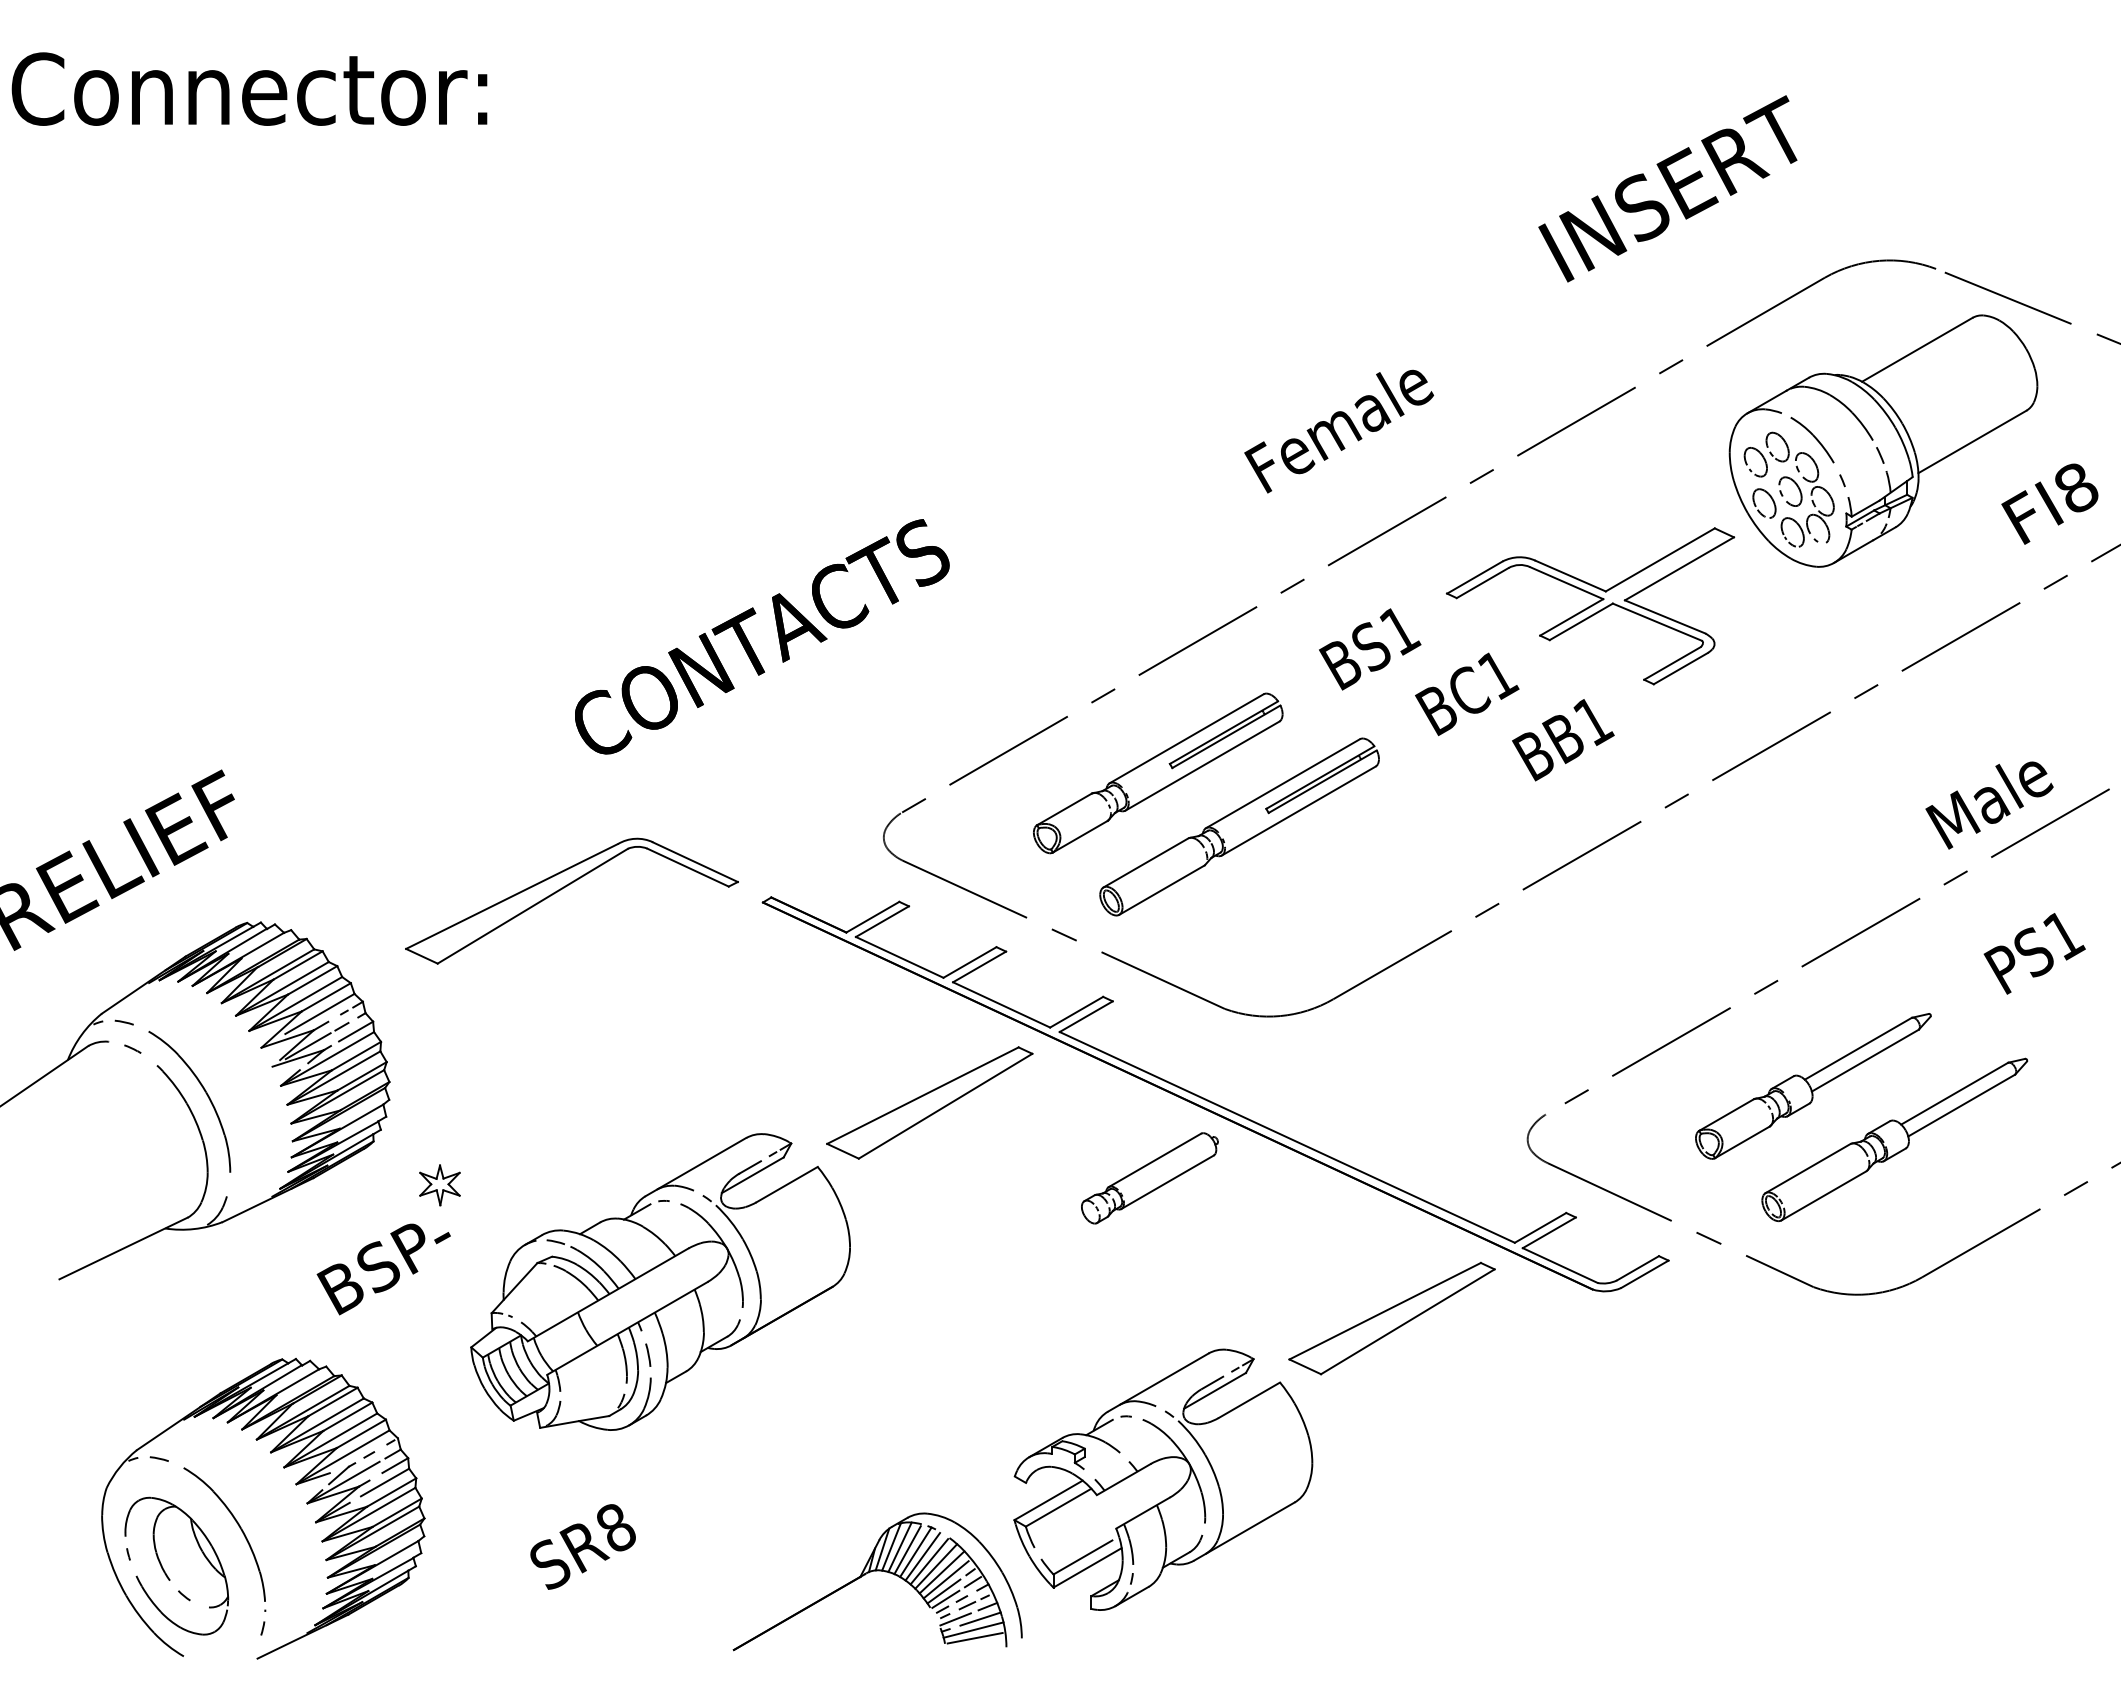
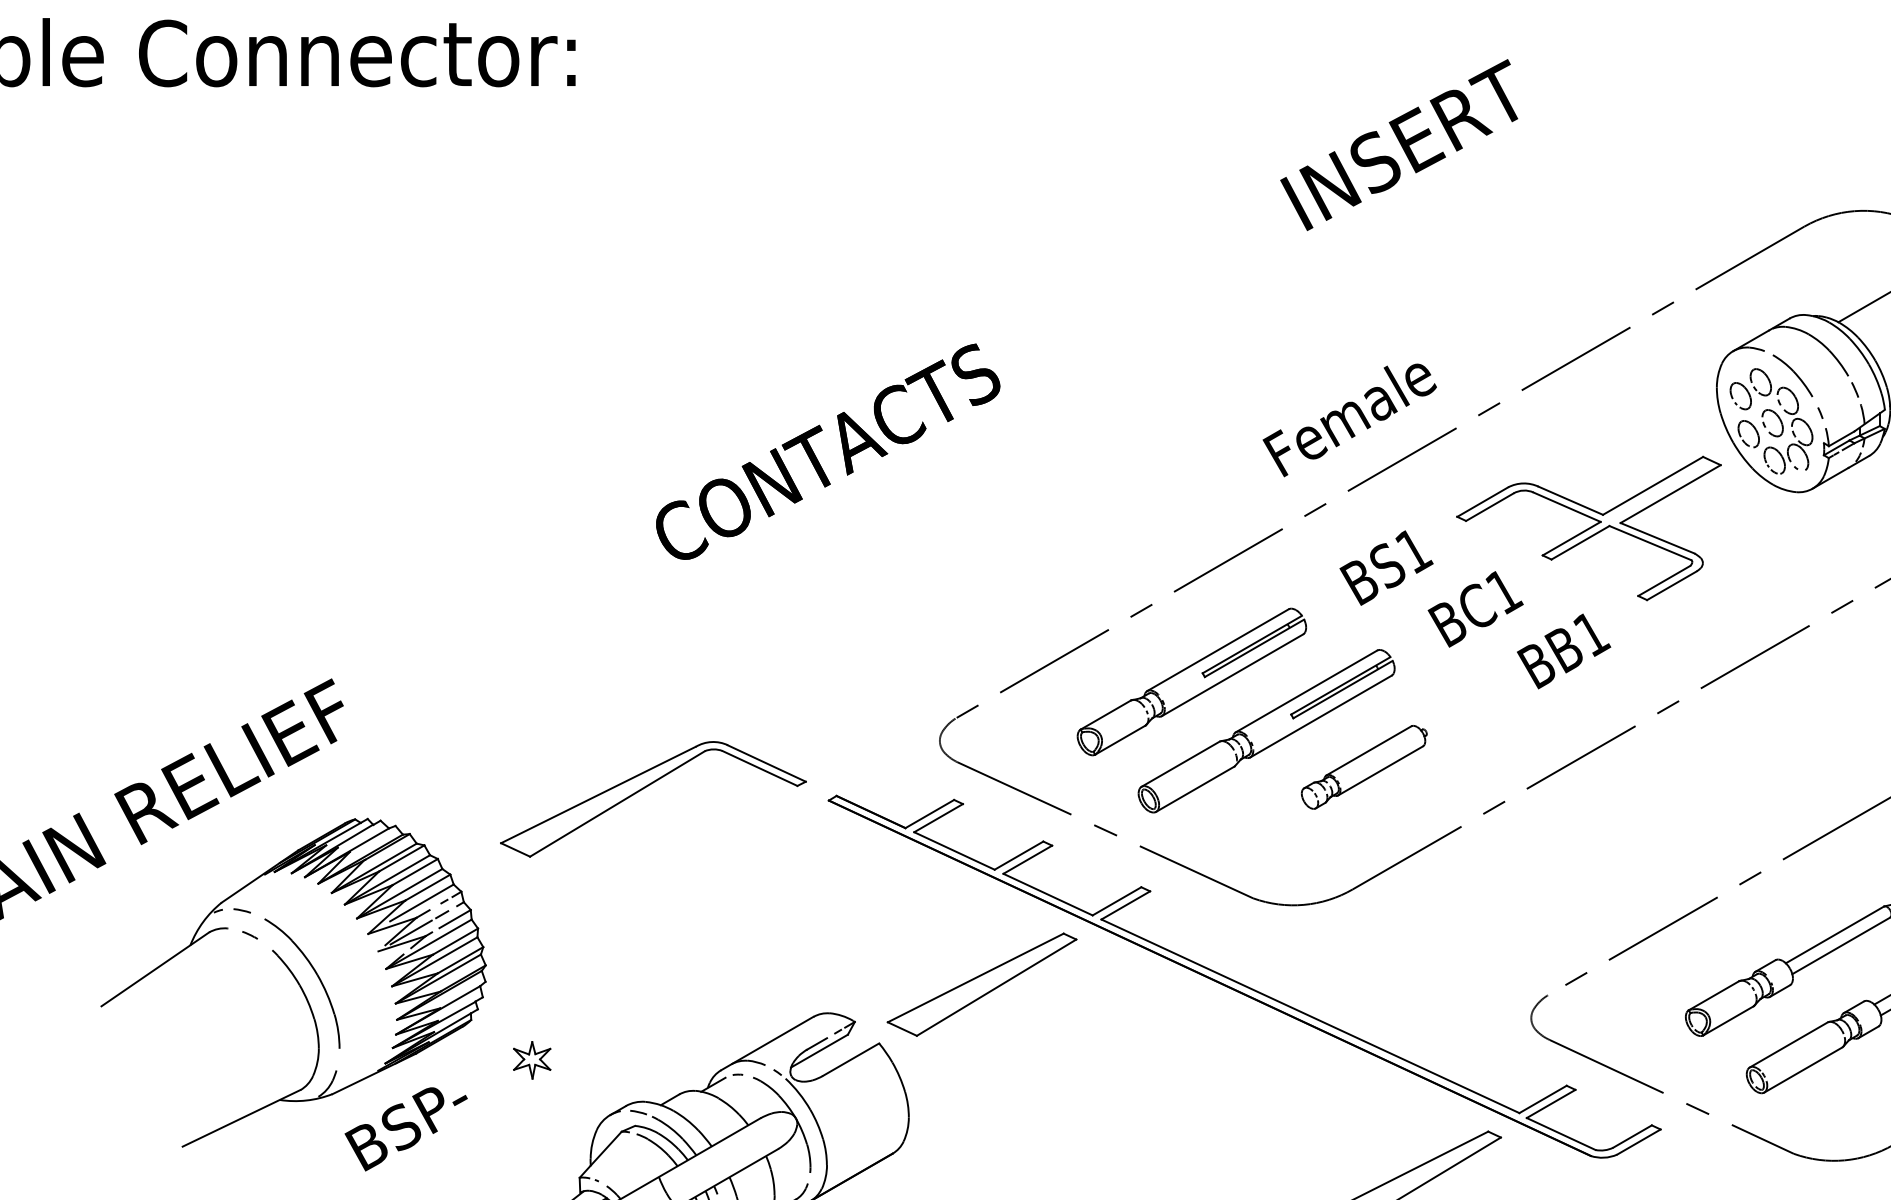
text: (1667, 188) -> (1398, 144), moved
text: (1339, 431) -> (1350, 420), moved
text: (762, 636) -> (828, 451), moved
part: (1149, 1178) -> (1363, 767), moved
text: (383, 1269) -> (405, 1129), moved

